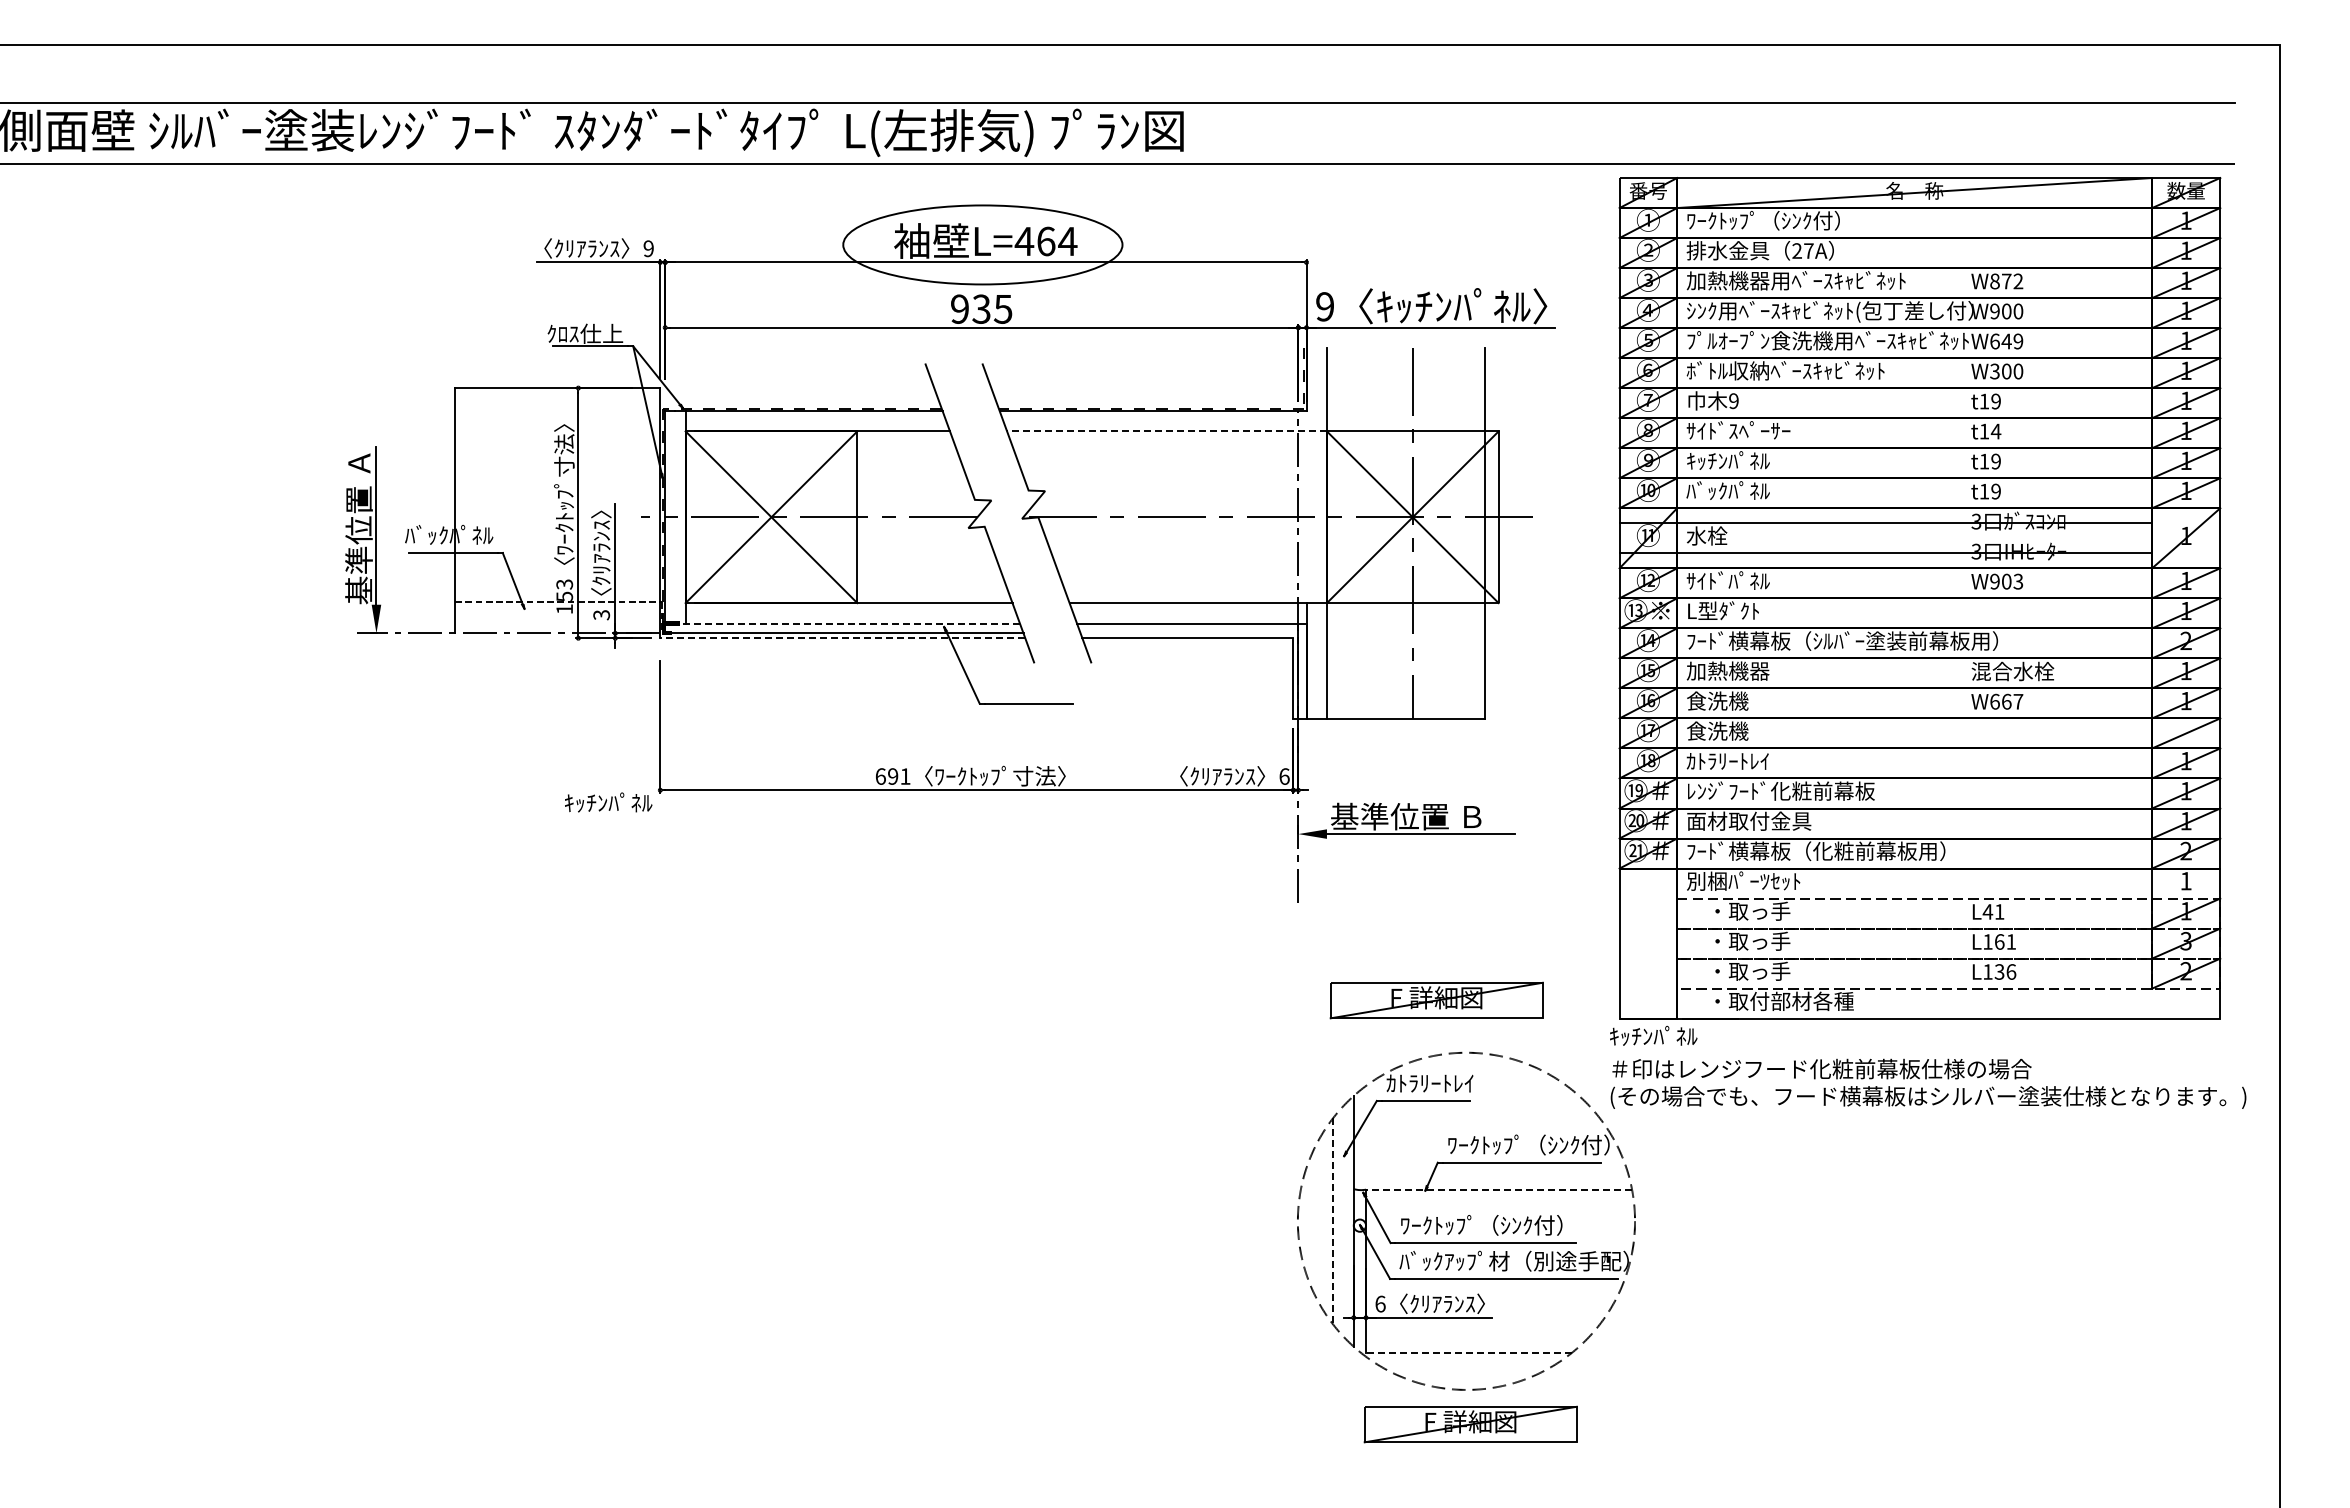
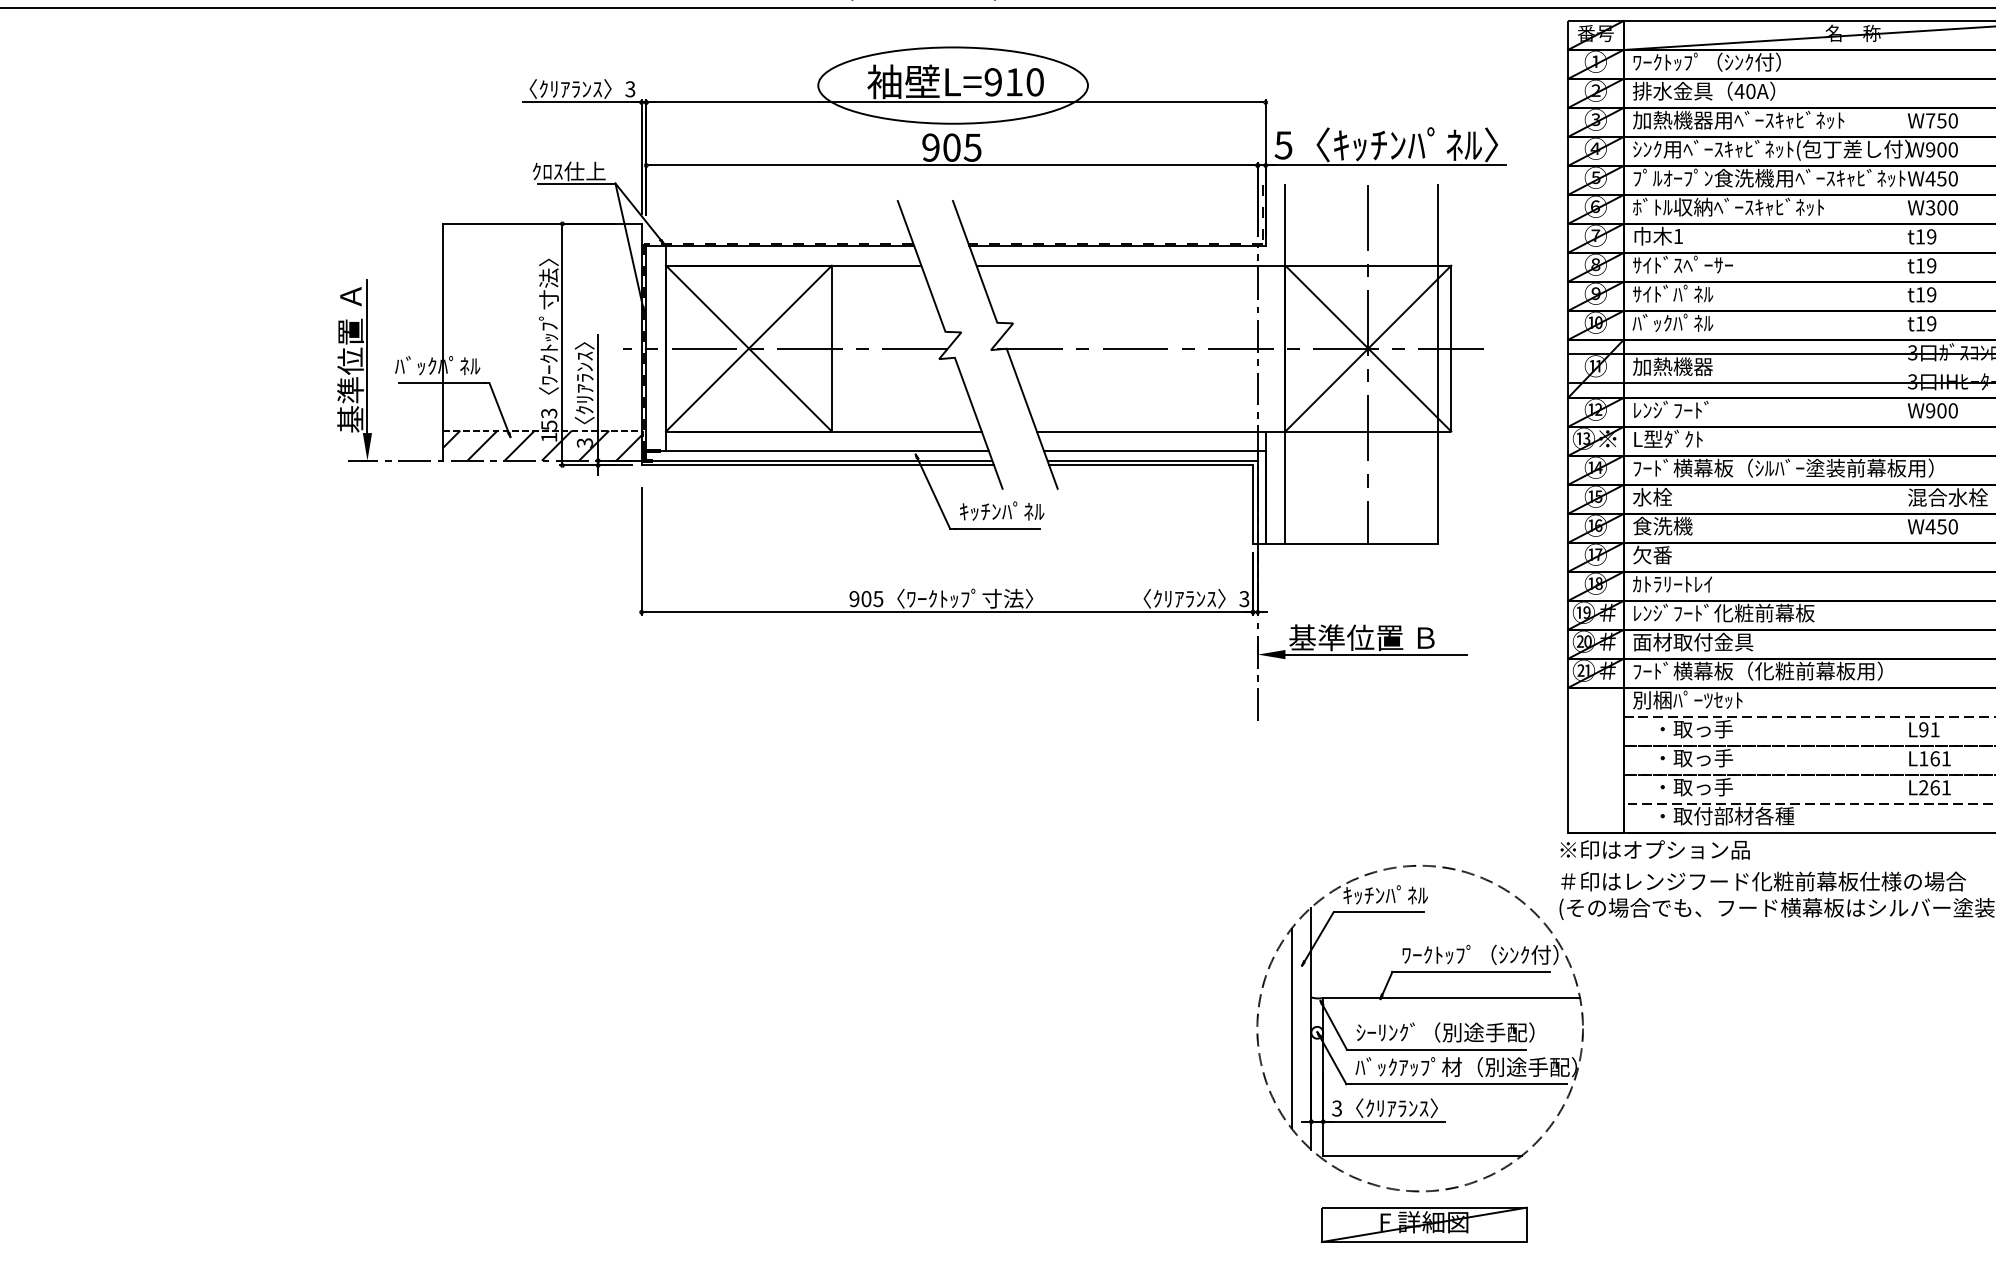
text: (1045, 241) -> (1013, 82), L=464 -> L=910
text: (648, 248) -> (630, 89), 9 -> 3
text: (1802, 250) -> (1744, 90), 27A -> 40A
text: (2006, 281) -> (1941, 120), W872 -> W750
text: (1324, 306) -> (1283, 145), 9 -> 5
text: (981, 308) -> (951, 146), 935 -> 905
text: (2006, 341) -> (1941, 178), W649 -> W450
text: (1733, 401) -> (1678, 236), 9 -> 1
line: (1167, 431) -> (1131, 265), dashed -> solid
text: (1995, 431) -> (1931, 265), t14 -> t19
text: (1706, 460) -> (1652, 293), ｷｯﾁﾝﾊﾟﾈﾙ -> ｻｲﾄﾞﾊﾟﾈﾙ
text: (1727, 535) -> (1672, 366), 水栓 -> 加熱機器
text: (1727, 580) -> (1672, 409), ｻｲﾄﾞﾊﾟﾈﾙ -> ﾚﾝｼﾞﾌｰﾄﾞ
text: (2018, 581) -> (1953, 410), W903 -> W900
hatch: (557, 617) -> (542, 445), added
line: (842, 623) -> (817, 451), dashed -> solid
line: (1189, 633) -> (1152, 460), added
line: (842, 638) -> (817, 465), dashed -> solid
text: (1727, 670) -> (1672, 496), 加熱機器 -> 水栓
text: (2006, 701) -> (1941, 526), W667 -> W450
text: (1717, 730) -> (1662, 554), 食洗機 -> 欠番
text: (892, 776) -> (865, 598), 691 -> 905
text: (1284, 776) -> (1244, 598), 6 -> 3
text: (608, 802) -> (1002, 511), moved
text: (1987, 911) -> (1923, 729), L41 -> L91
text: (1999, 971) -> (1934, 787), L136 -> L261
part: (1436, 1000) -> (1391, 815), removed
text: (1708, 1035) -> (1653, 849), ｷｯﾁﾝﾊﾟﾈﾙ -> ※印はオプション品
text: (1430, 1082) -> (1385, 894), ｶﾄﾗﾘｰﾄﾚｲ -> ｷｯﾁﾝﾊﾟﾈﾙ
line: (1499, 1189) -> (1452, 997), dashed -> solid
line: (1333, 1221) -> (1291, 1028), dashed -> solid
text: (1492, 1225) -> (1445, 1032), ﾜｰｸﾄｯﾌﾟ（ｼﾝｸ付） -> ｼｰﾘﾝｸﾞ（別途手配）
text: (1380, 1303) -> (1337, 1107), 6 -> 3
line: (1468, 1353) -> (1422, 1156), dashed -> solid

